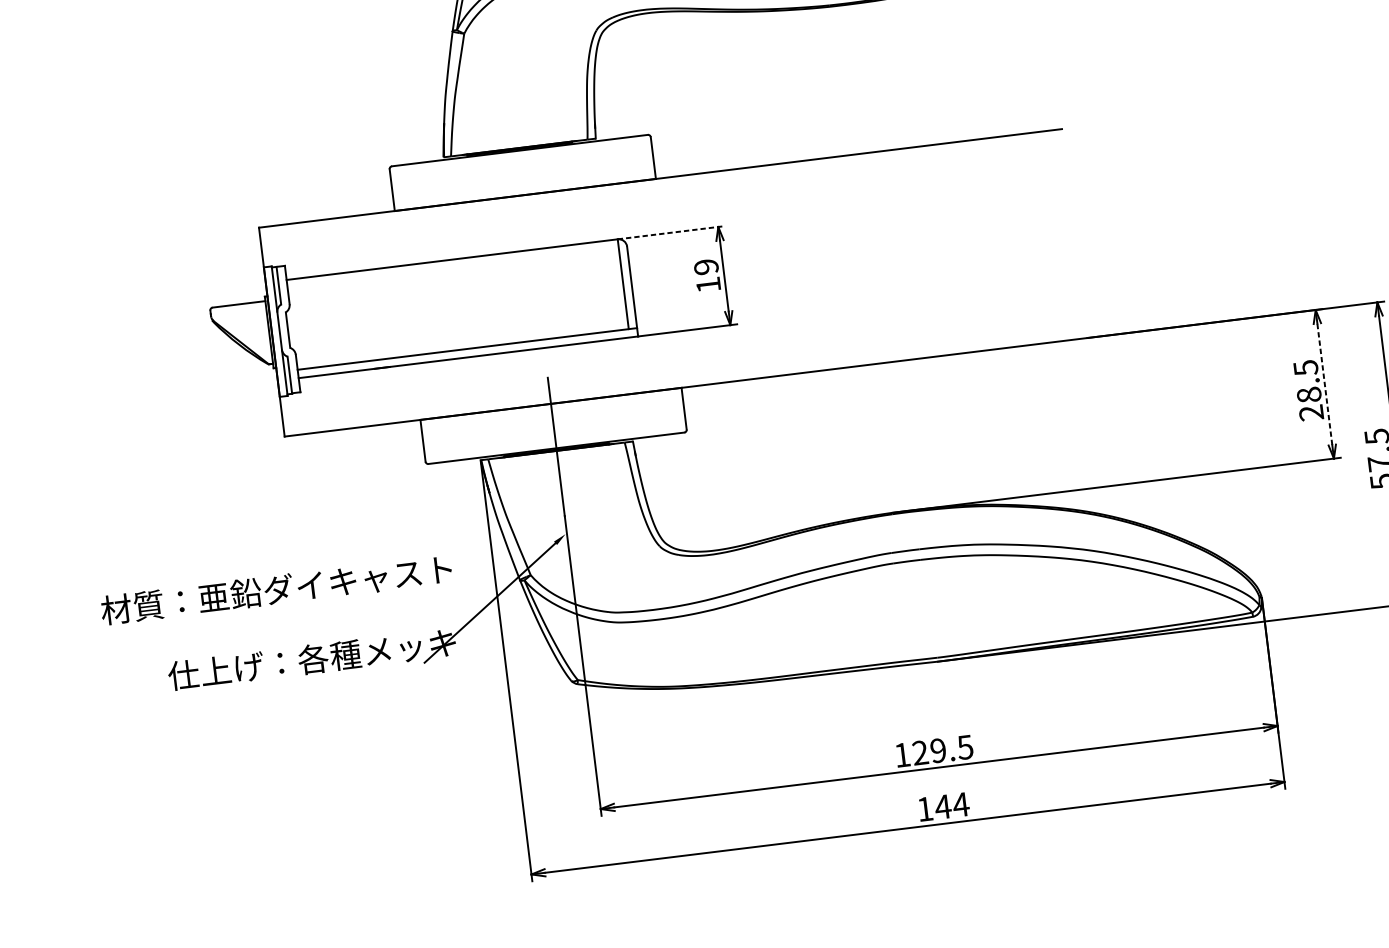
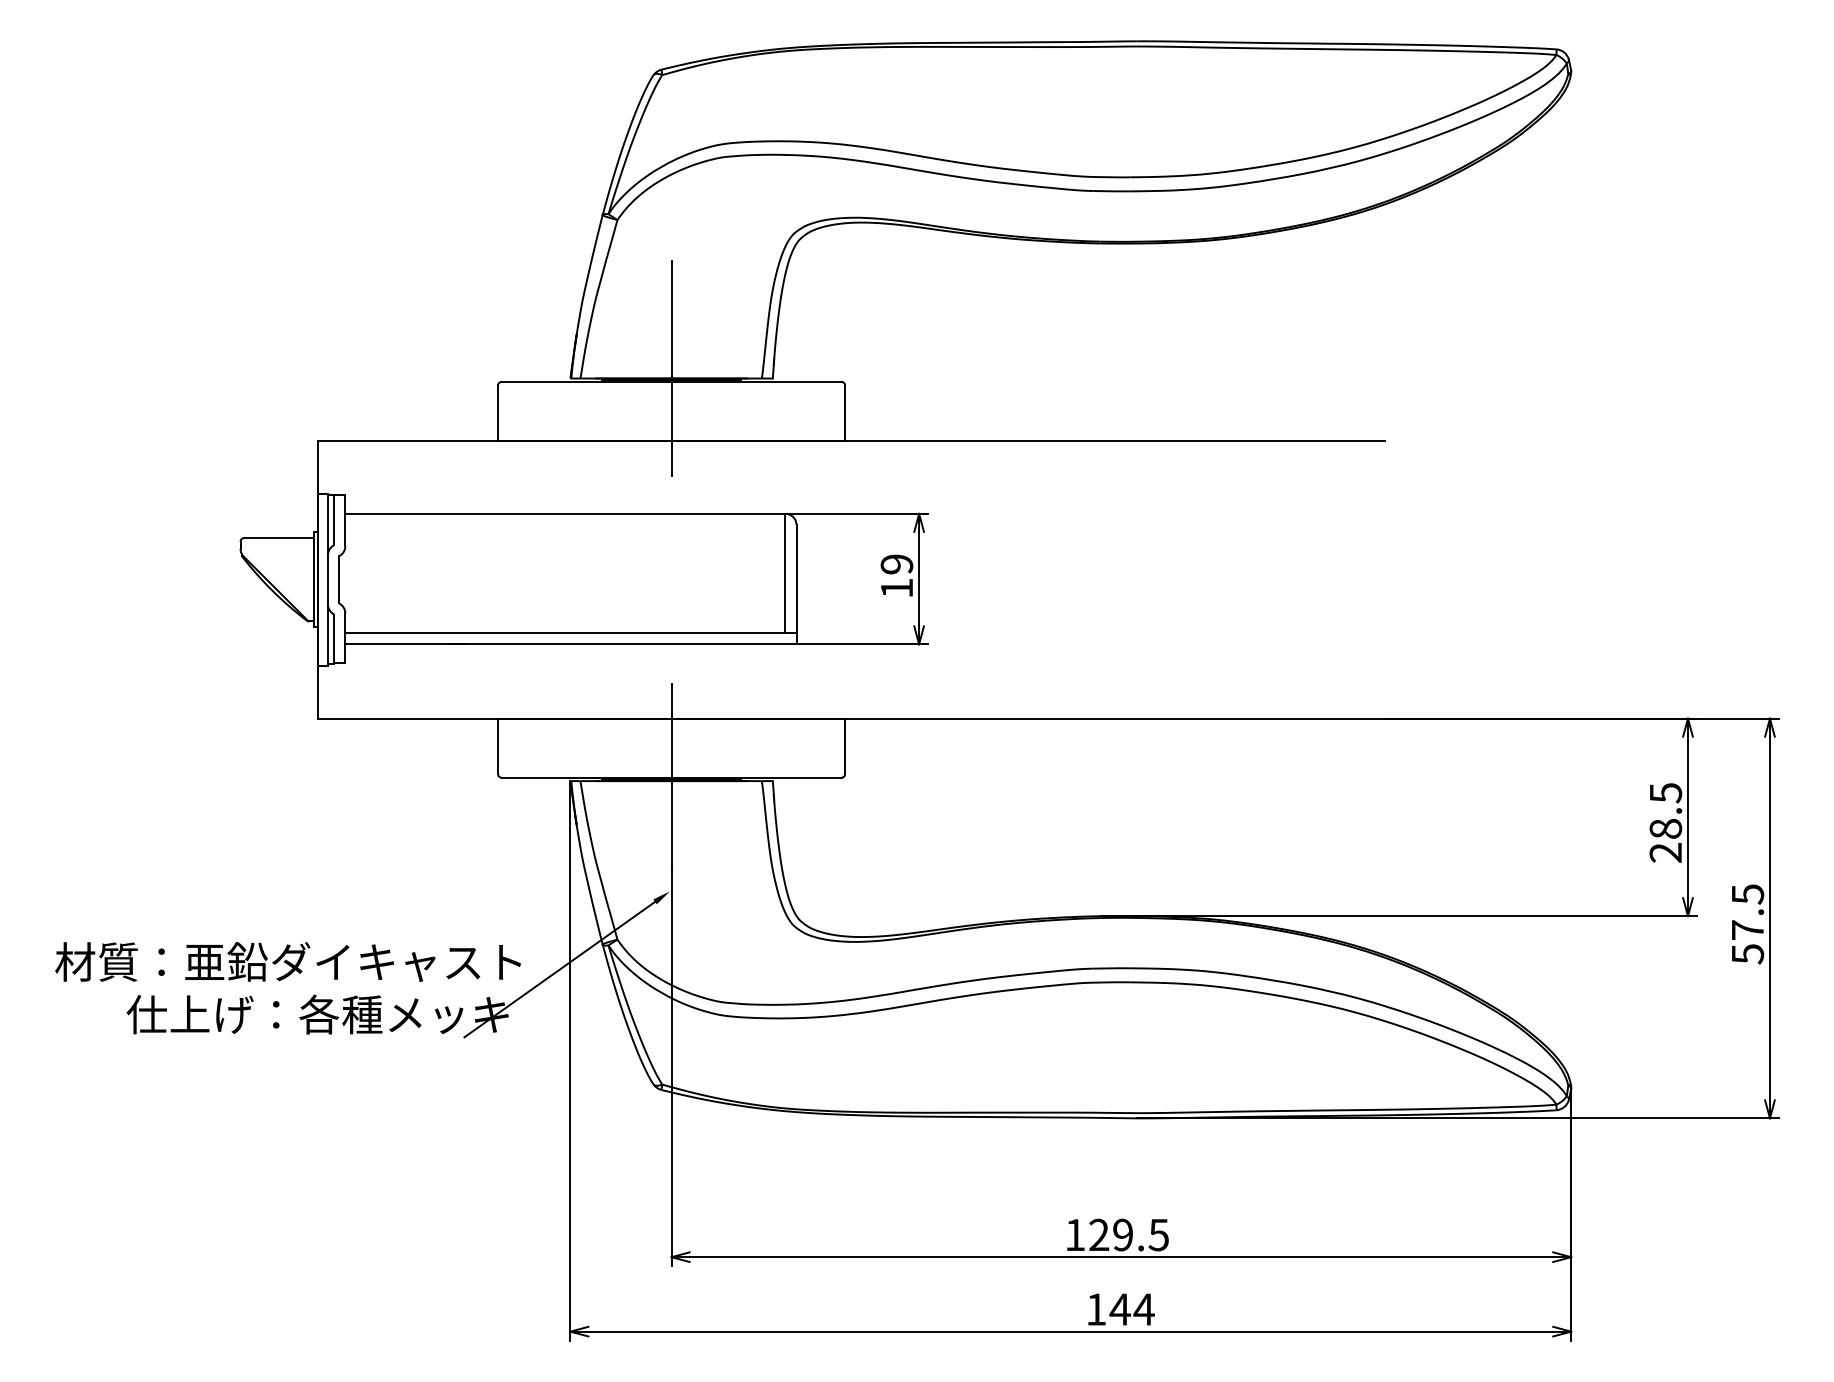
line: (518, 140) -> (671, 368), added
line: (671, 232) -> (857, 513), dashed -> solid
line: (1324, 384) -> (1687, 817), dashed -> solid
text: (275, 589) -> (287, 961), moved

